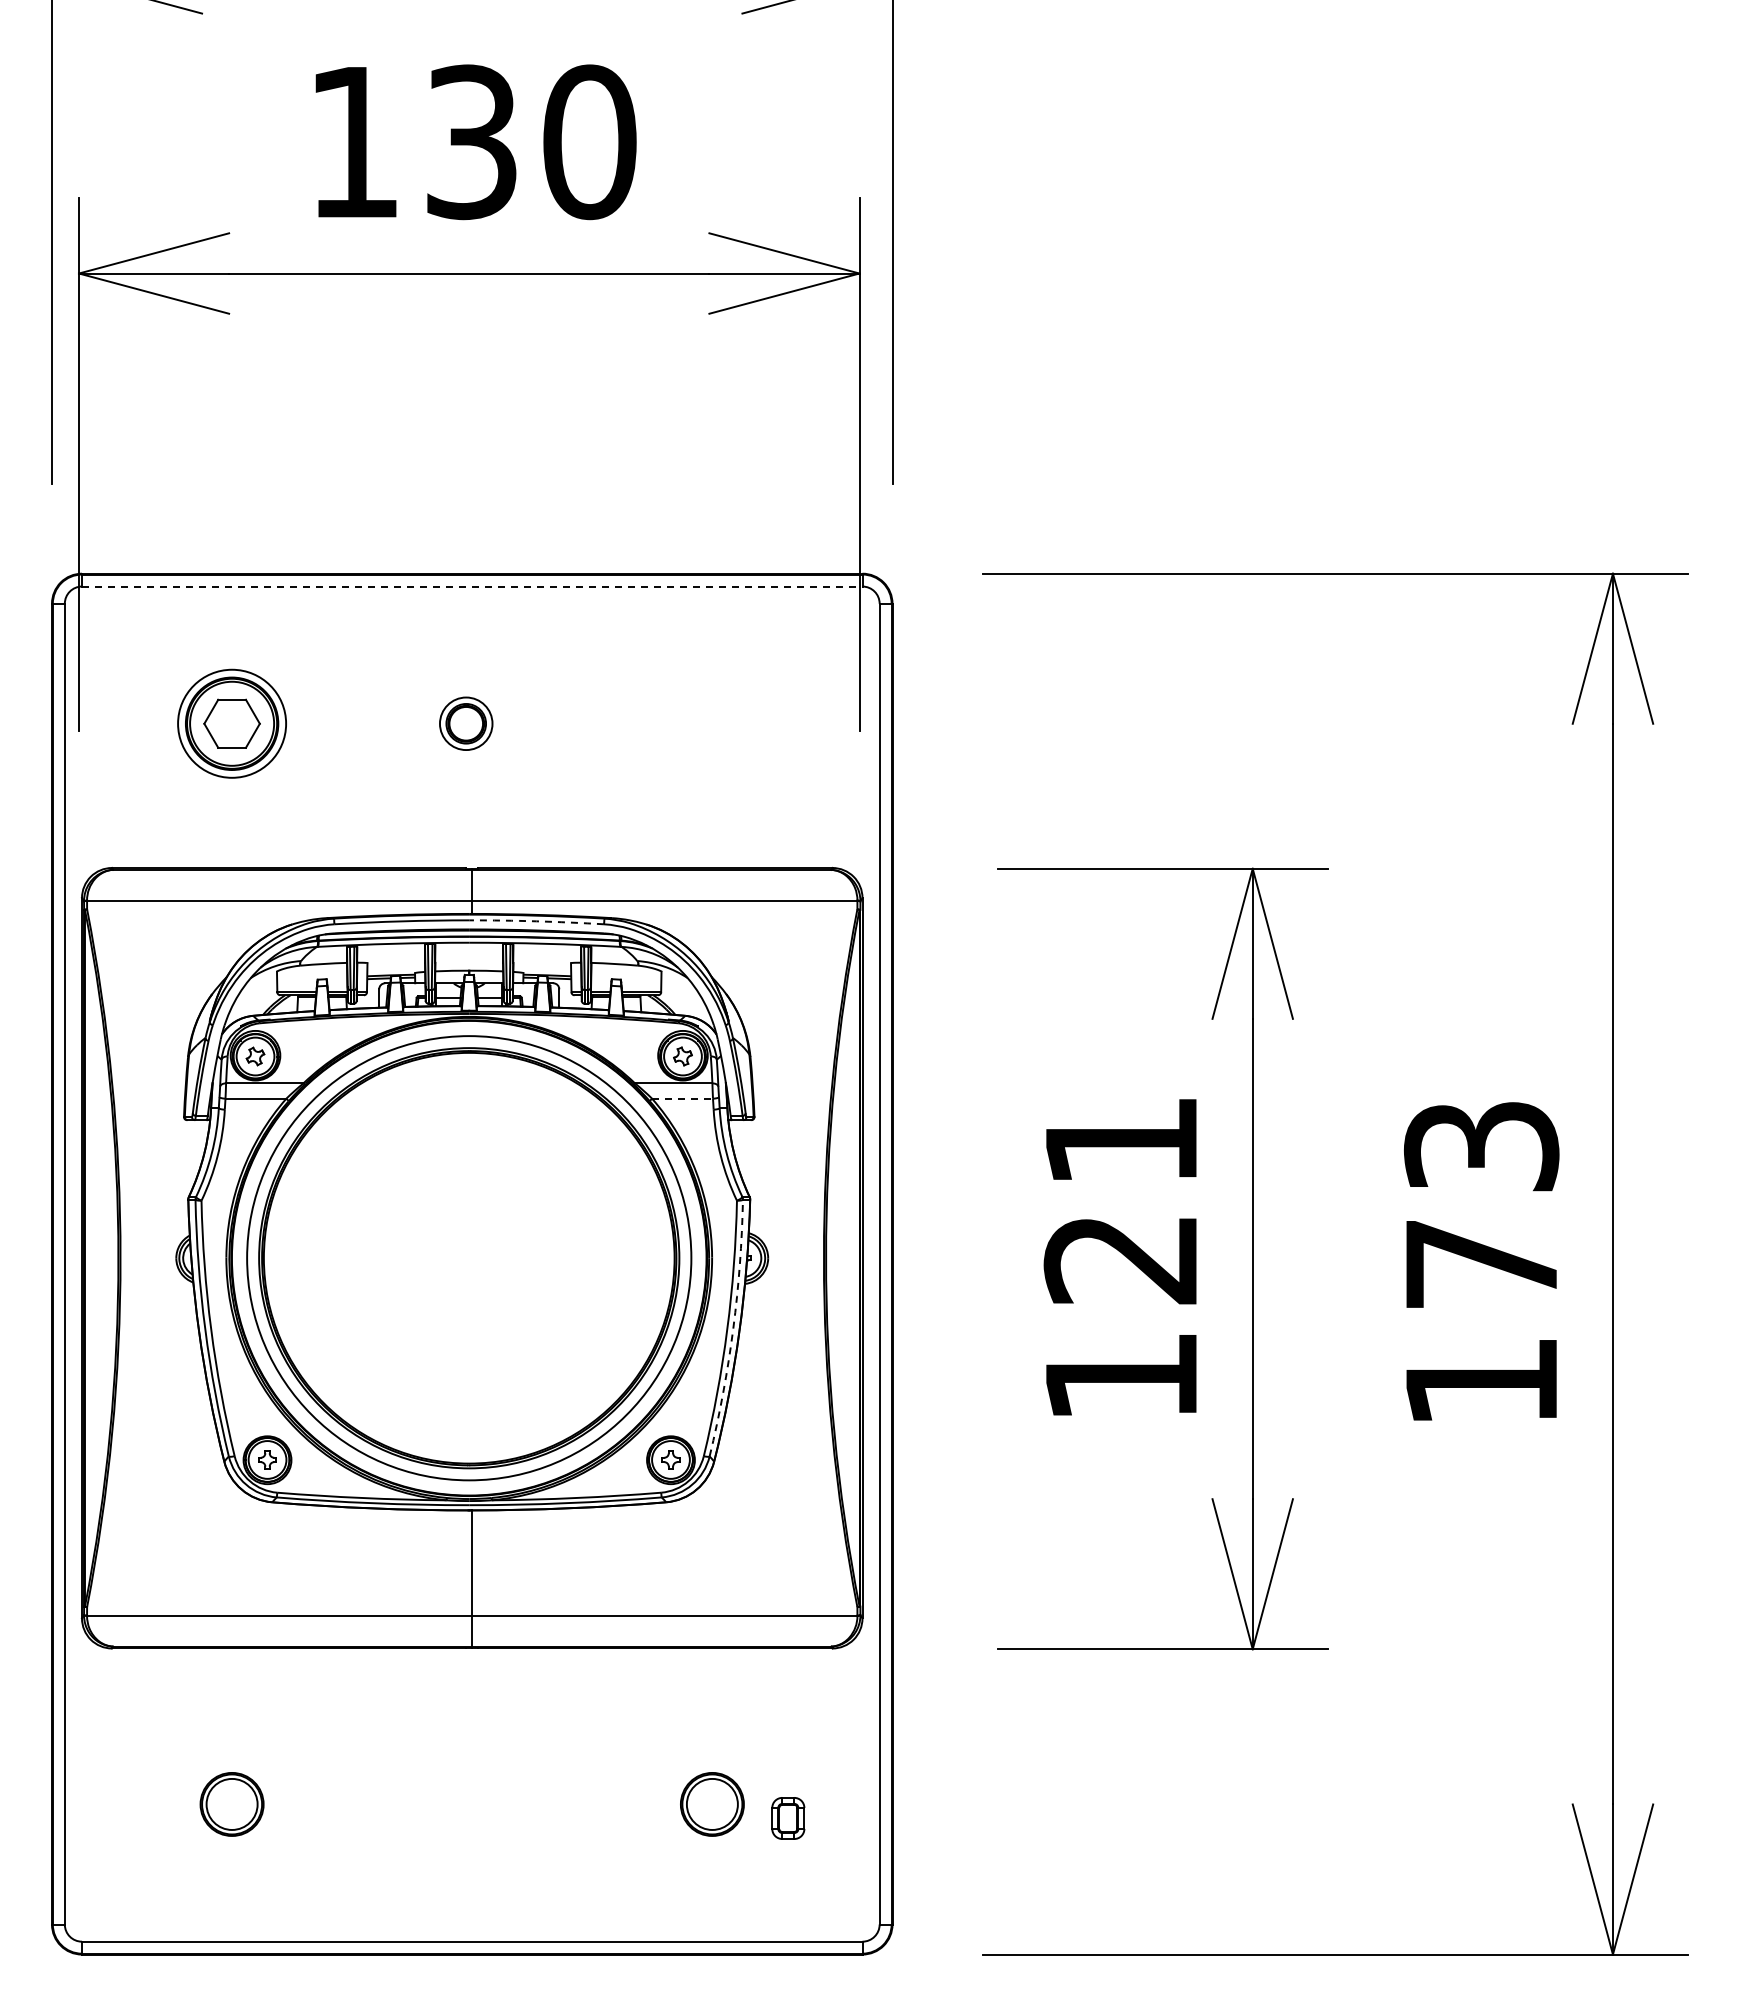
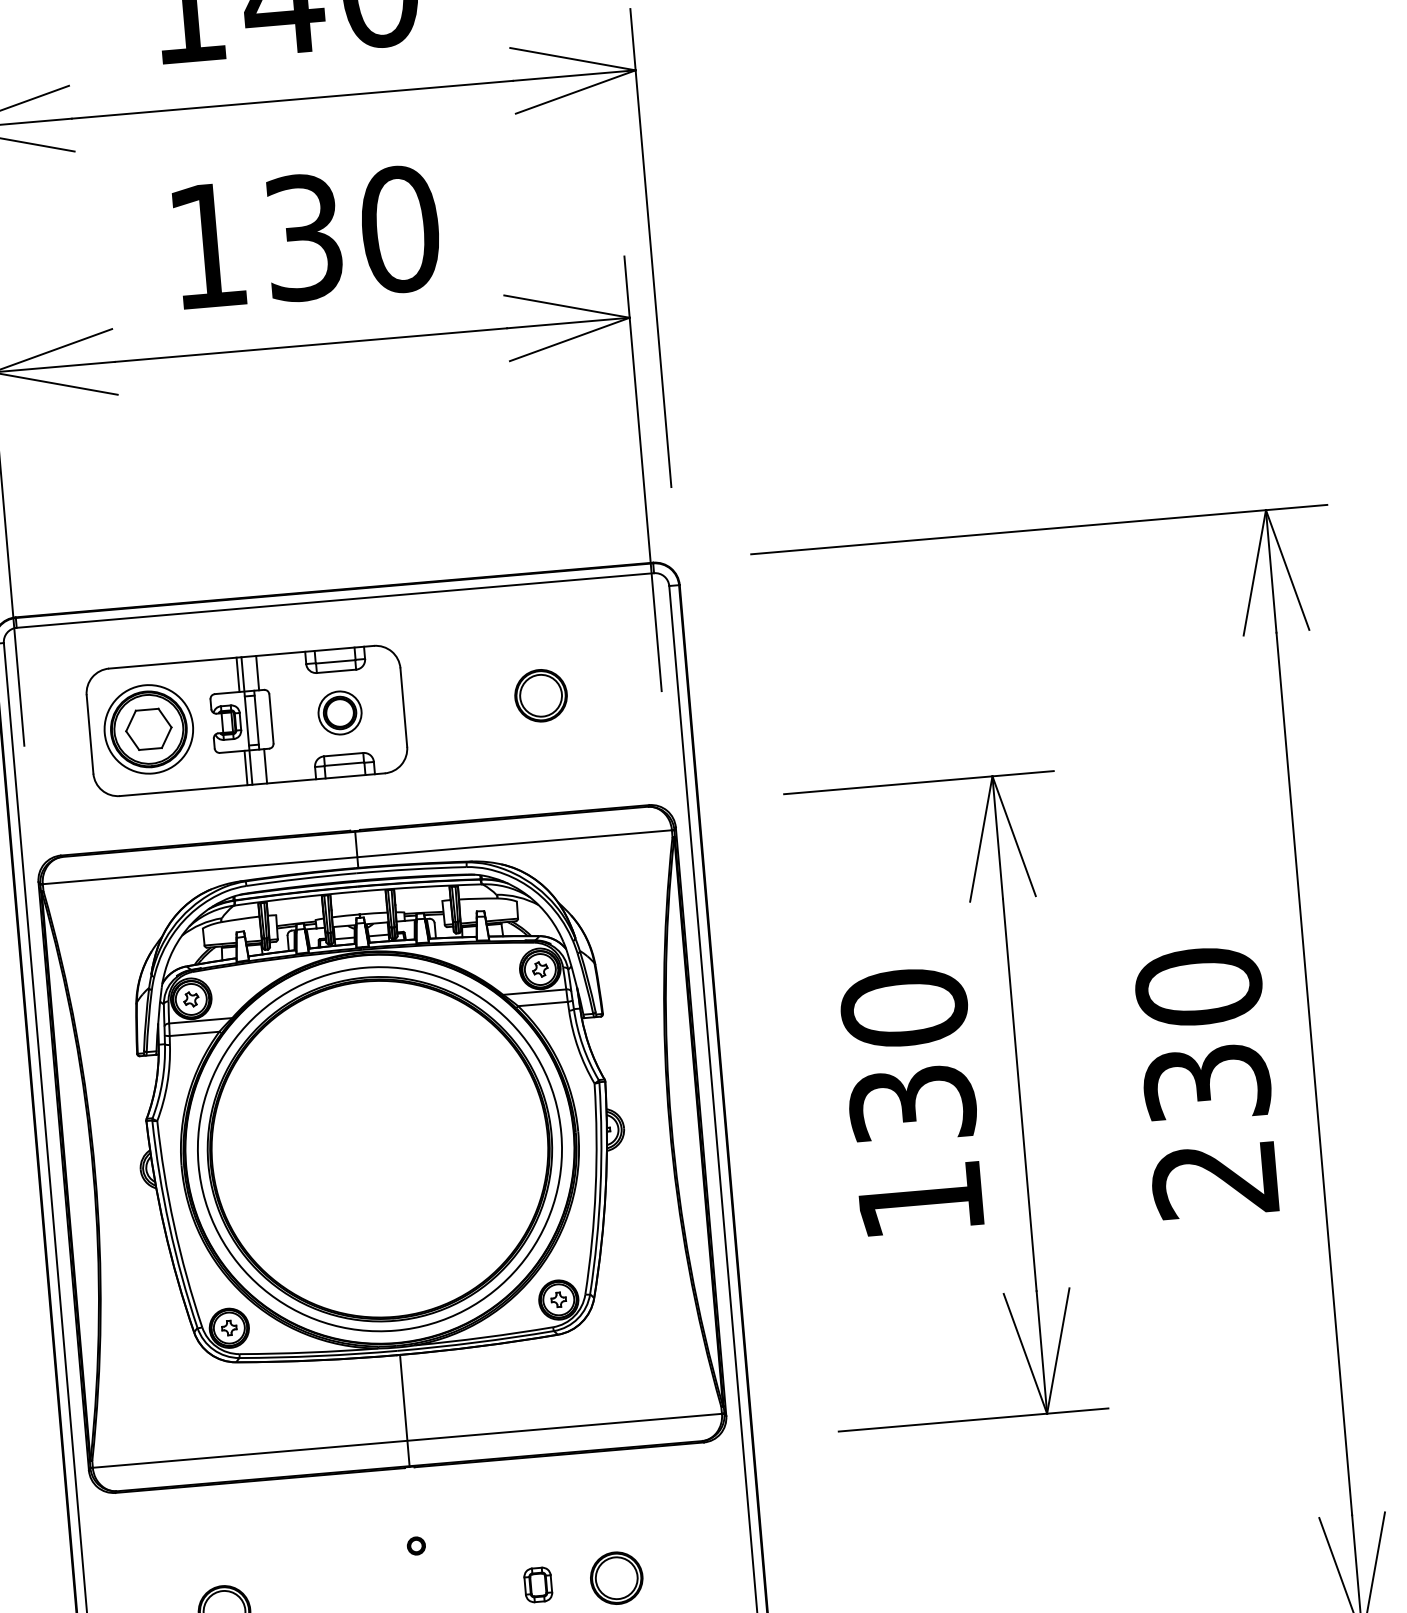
line: (472, 586) -> (335, 600), dashed -> solid
part: (352, 723) -> (247, 720), added
part: (712, 723) -> (541, 695), added
arc: (536, 921) -> (411, 869), dashed -> solid
line: (683, 1098) -> (543, 1003), dashed -> solid
text: (1121, 1199) -> (908, 1055), 121 -> 130
text: (1481, 1263) -> (1206, 1082), 173 -> 230
arc: (733, 1328) -> (600, 1188), dashed -> solid
part: (471, 1744) -> (415, 1546), added
part: (788, 1818) -> (538, 1585), moved

